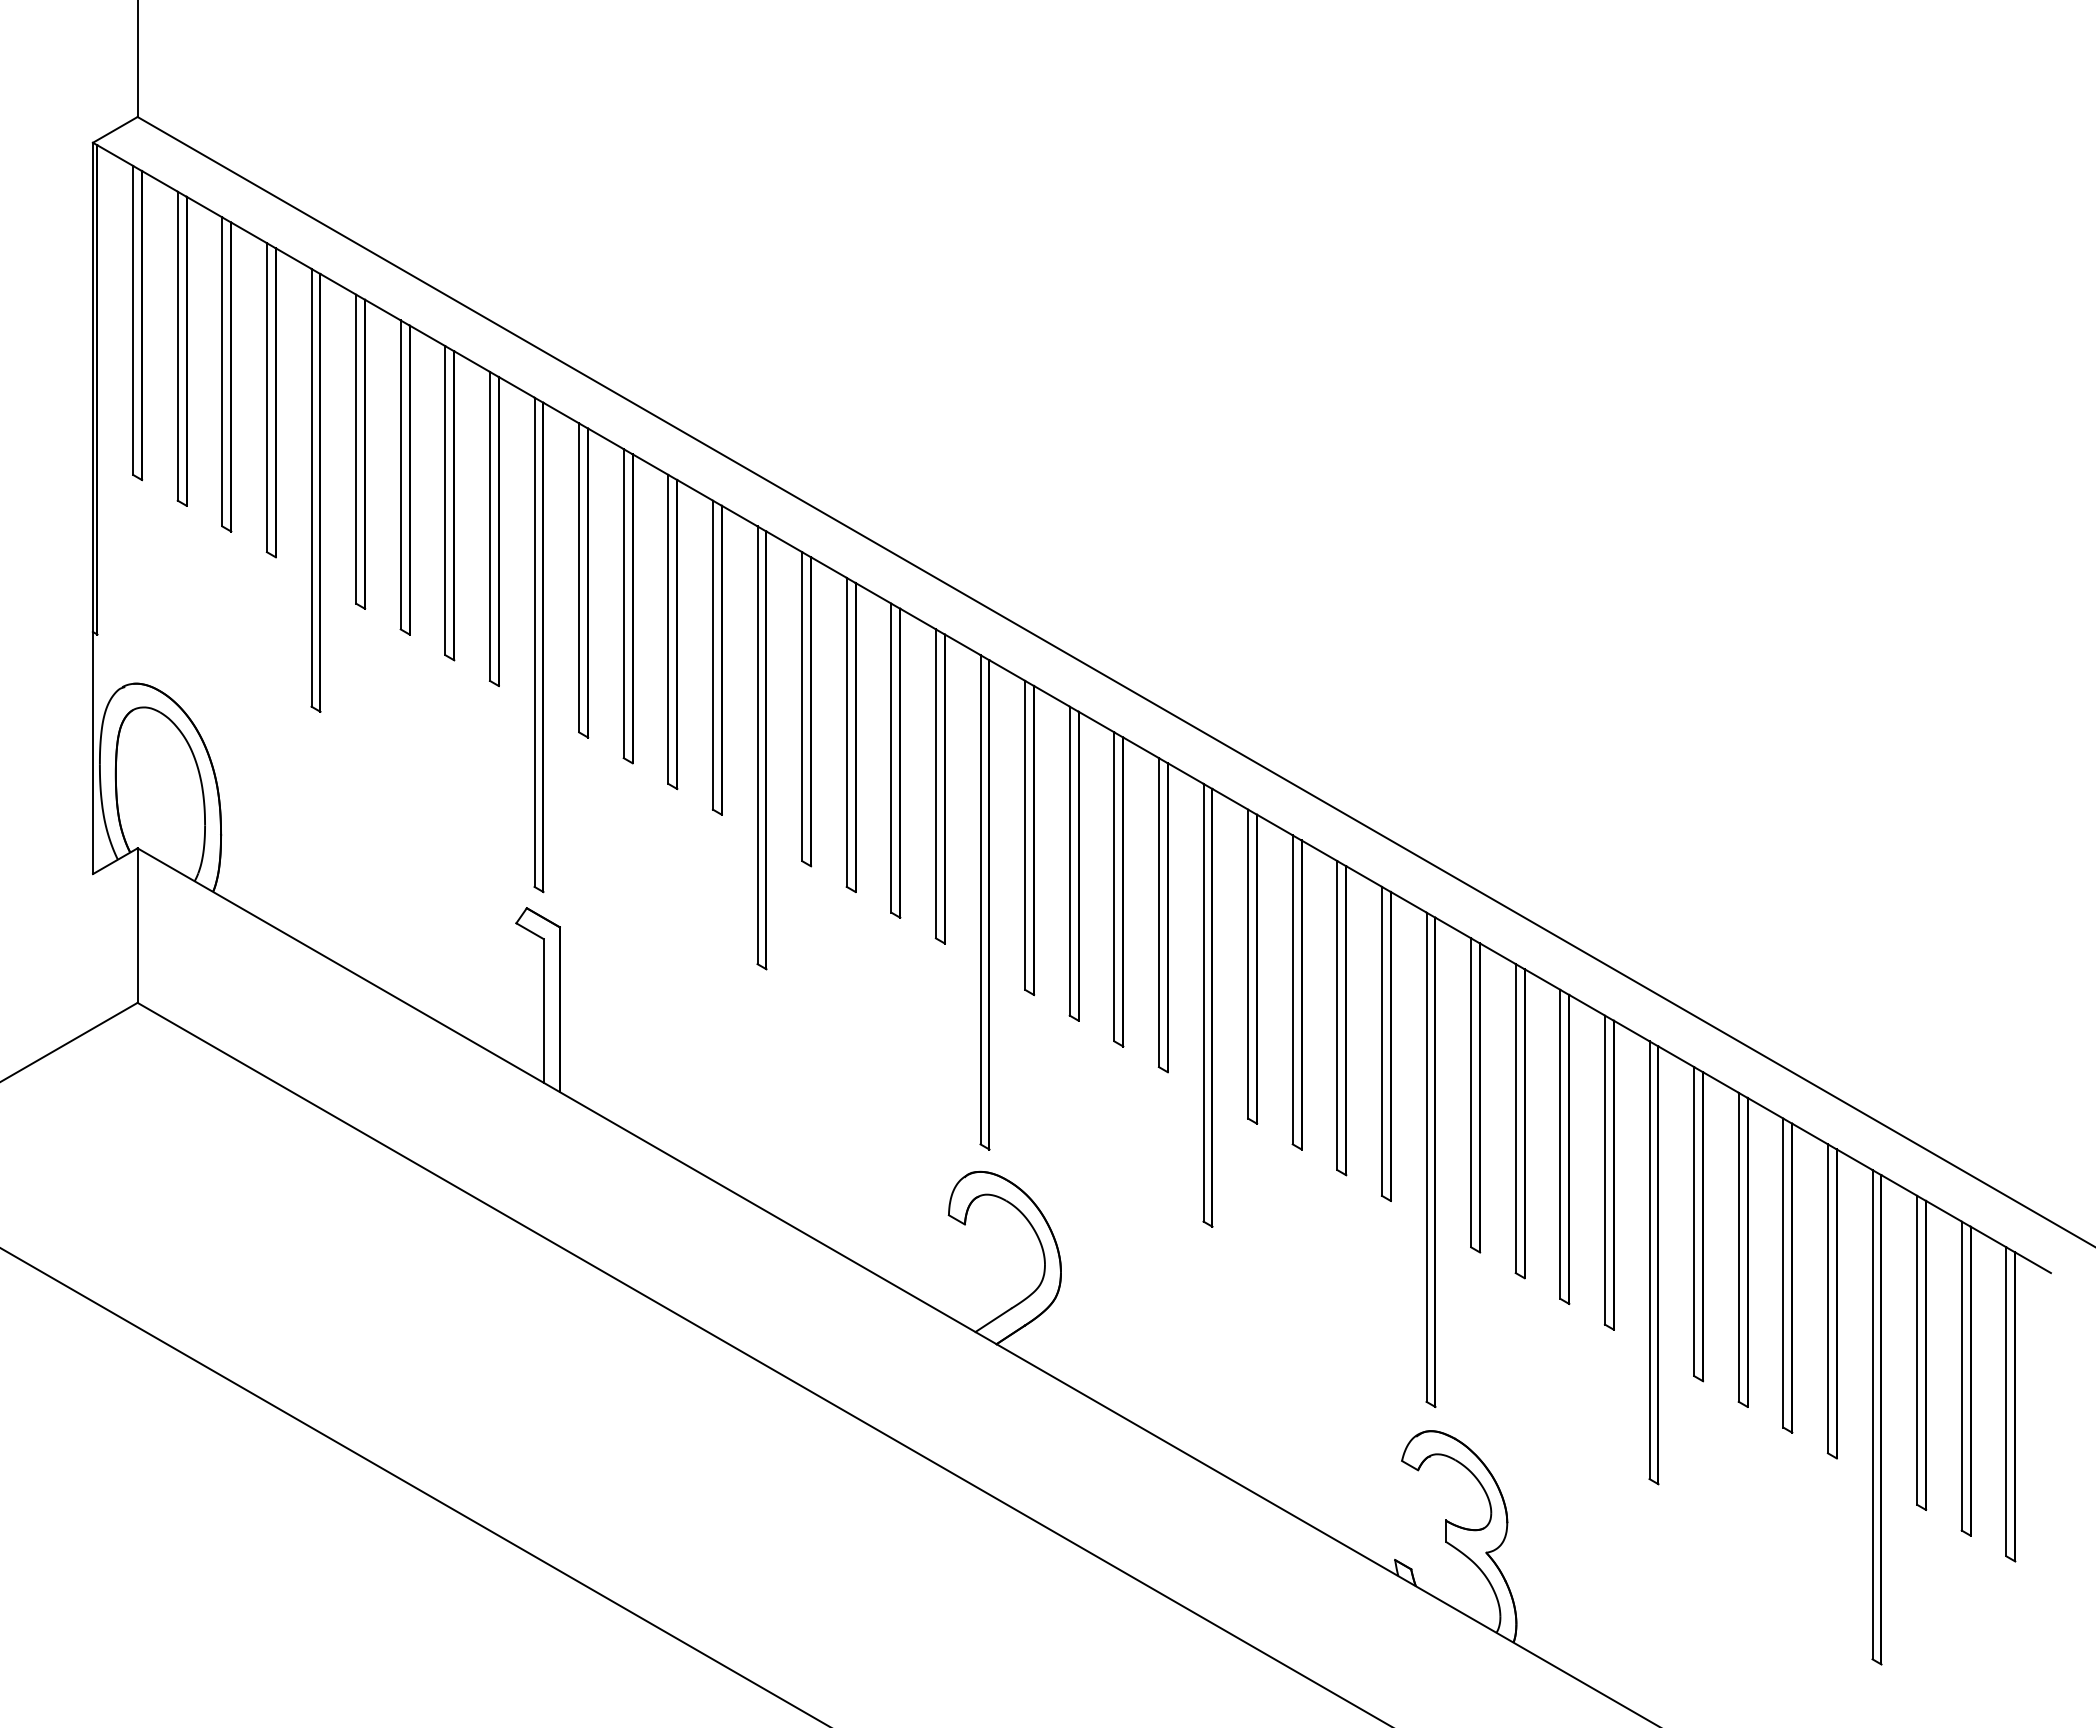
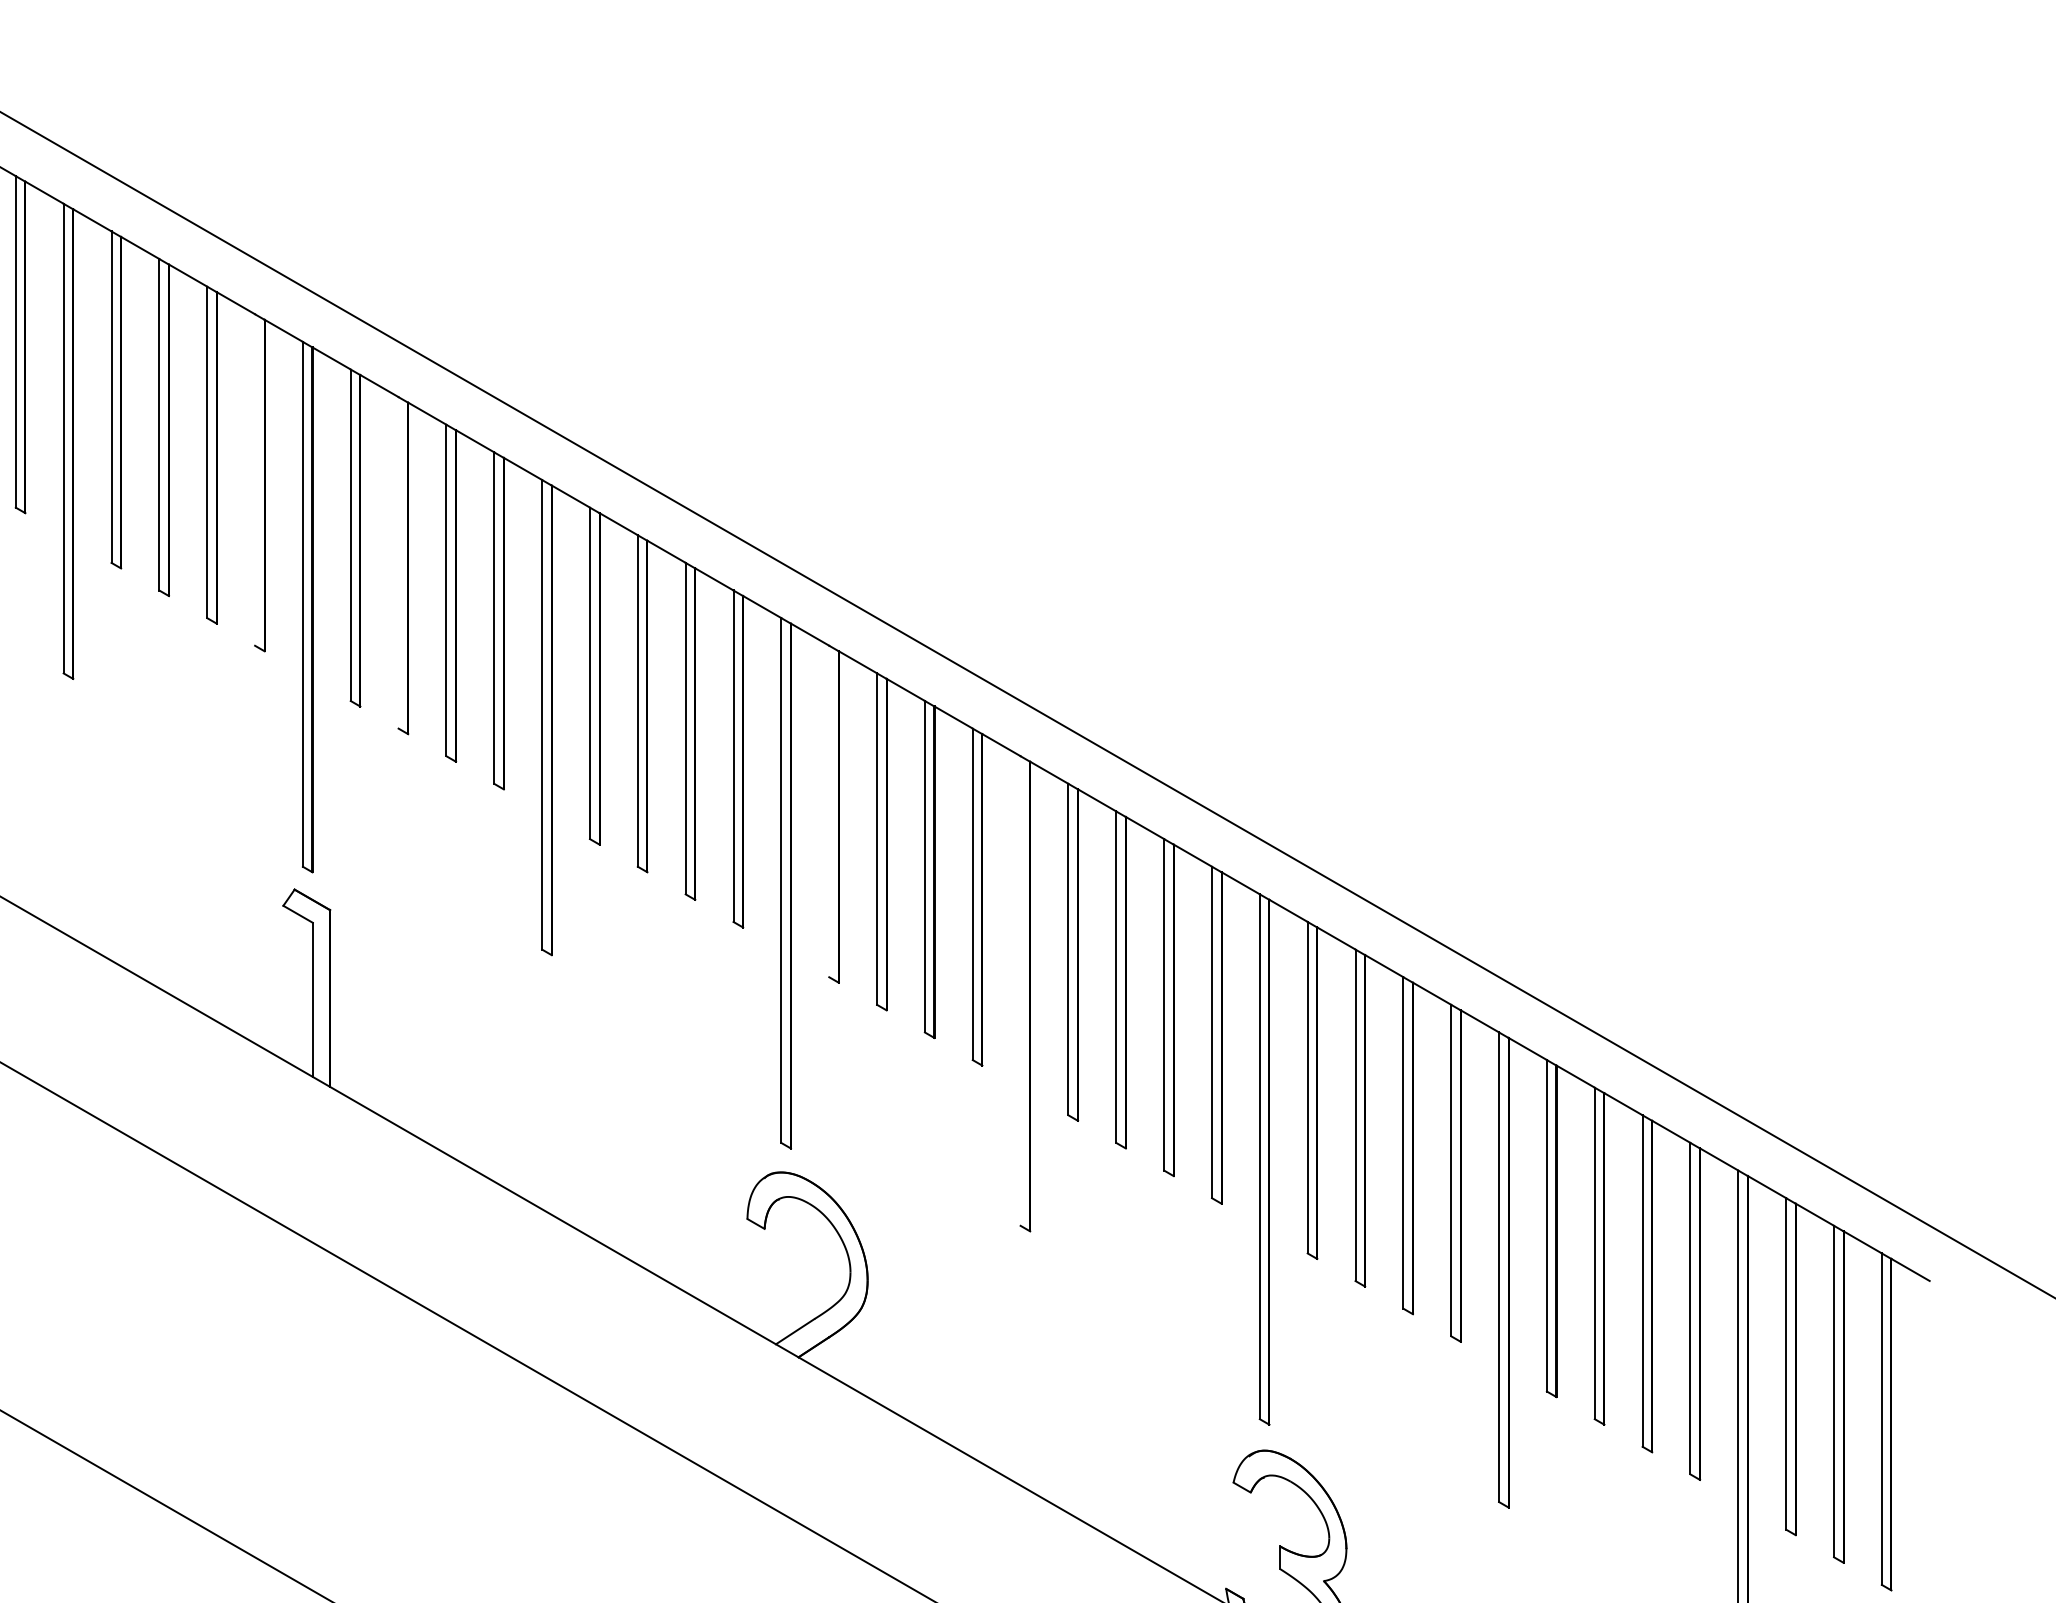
line: (489, 525) -> (254, 479), removed
line: (623, 603) -> (398, 562), removed
line: (1025, 834) -> (829, 810), removed
line: (1203, 1002) -> (1020, 990), removed

